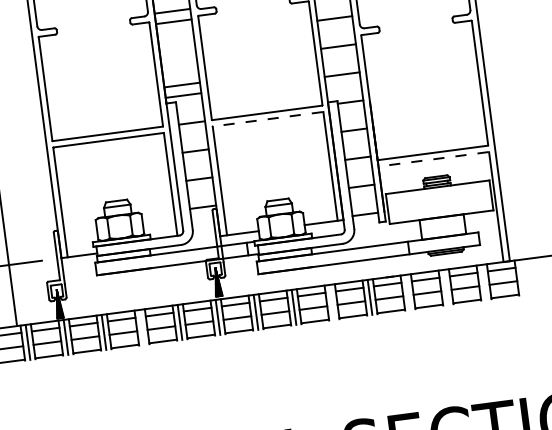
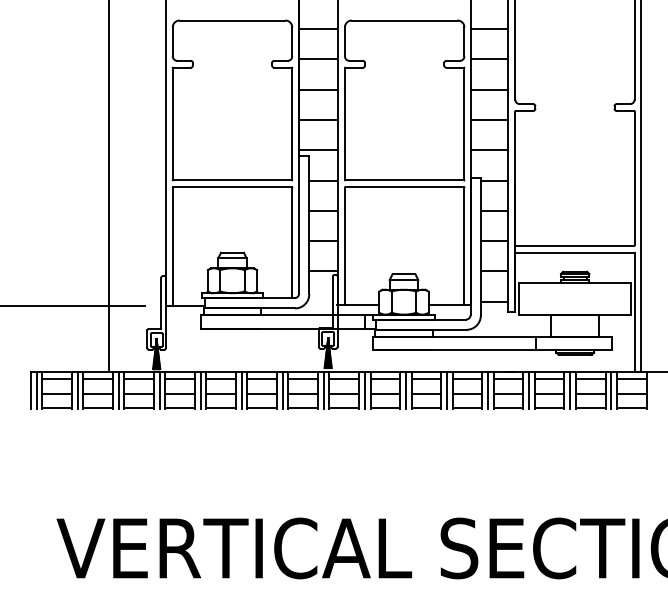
line: (174, 21) -> (318, 89), moved
line: (182, 84) -> (318, 119), moved
line: (267, 119) -> (404, 187), dashed -> solid
line: (433, 159) -> (574, 252), dashed -> solid
line: (484, 282) -> (611, 390), added
line: (446, 287) -> (570, 390), added
line: (408, 292) -> (529, 390), added
line: (331, 302) -> (446, 390), added
line: (141, 327) -> (241, 390), added

